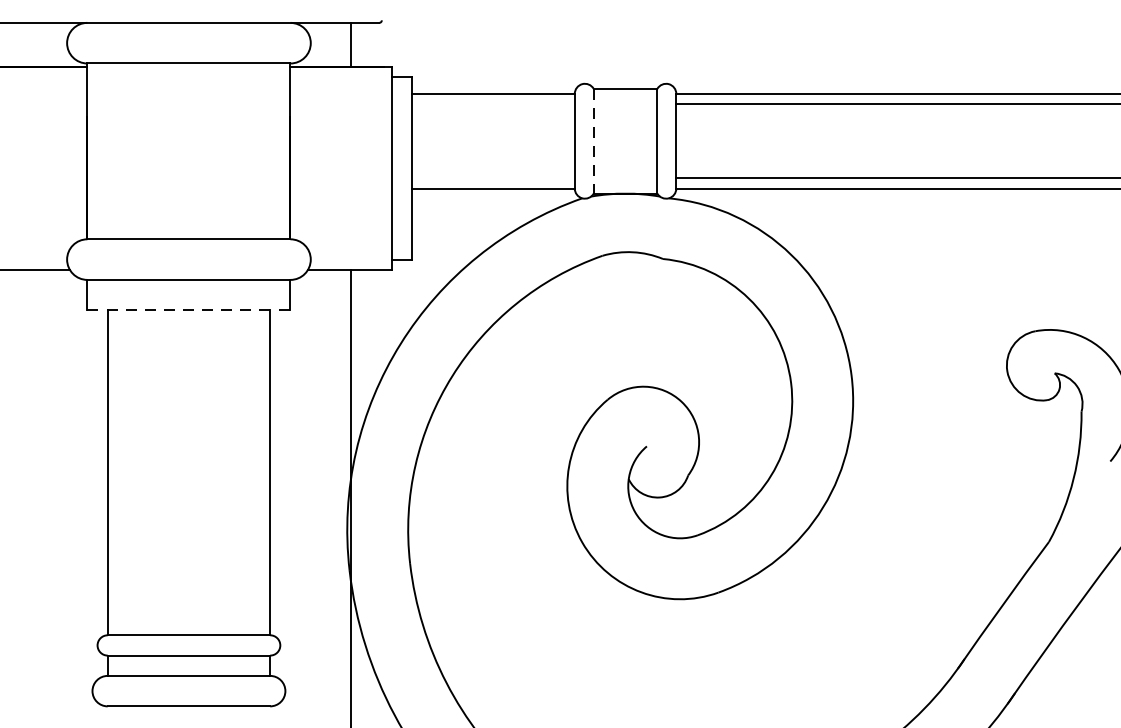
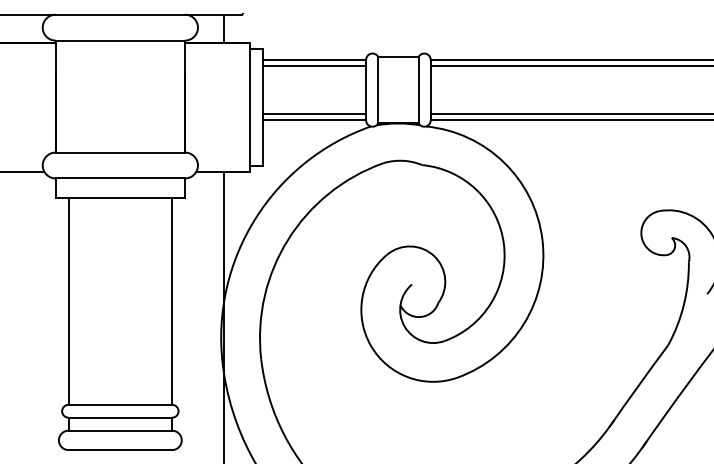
line: (493, 104) -> (314, 66), added
line: (594, 141) -> (378, 90), dashed -> solid
line: (493, 177) -> (314, 113), added
line: (189, 309) -> (120, 197), dashed -> solid

